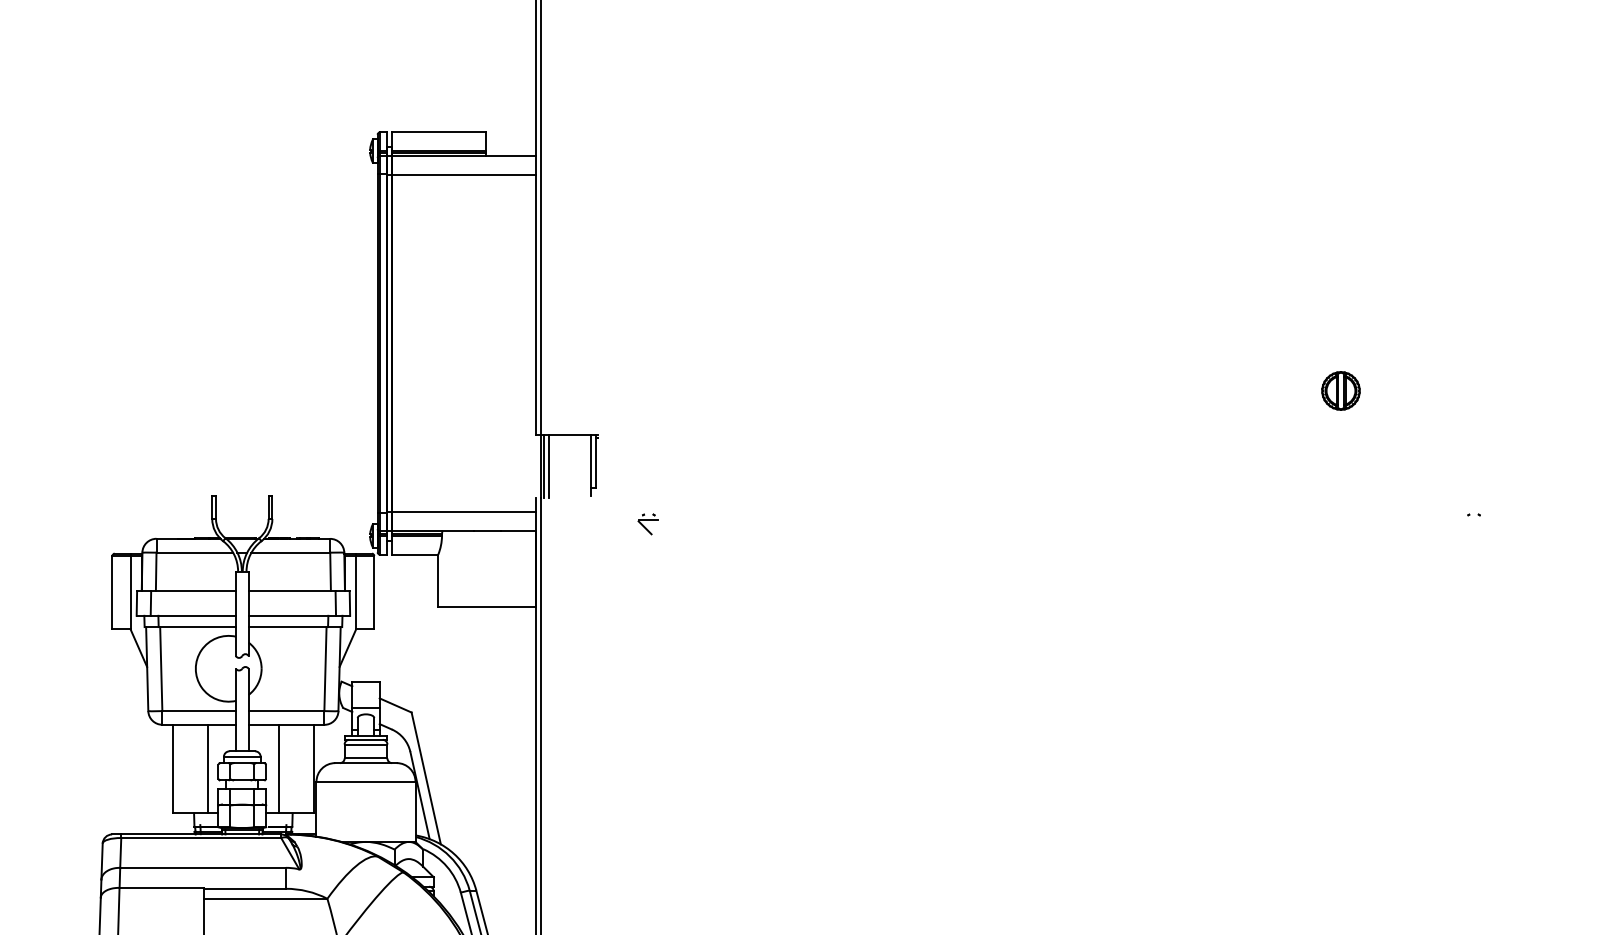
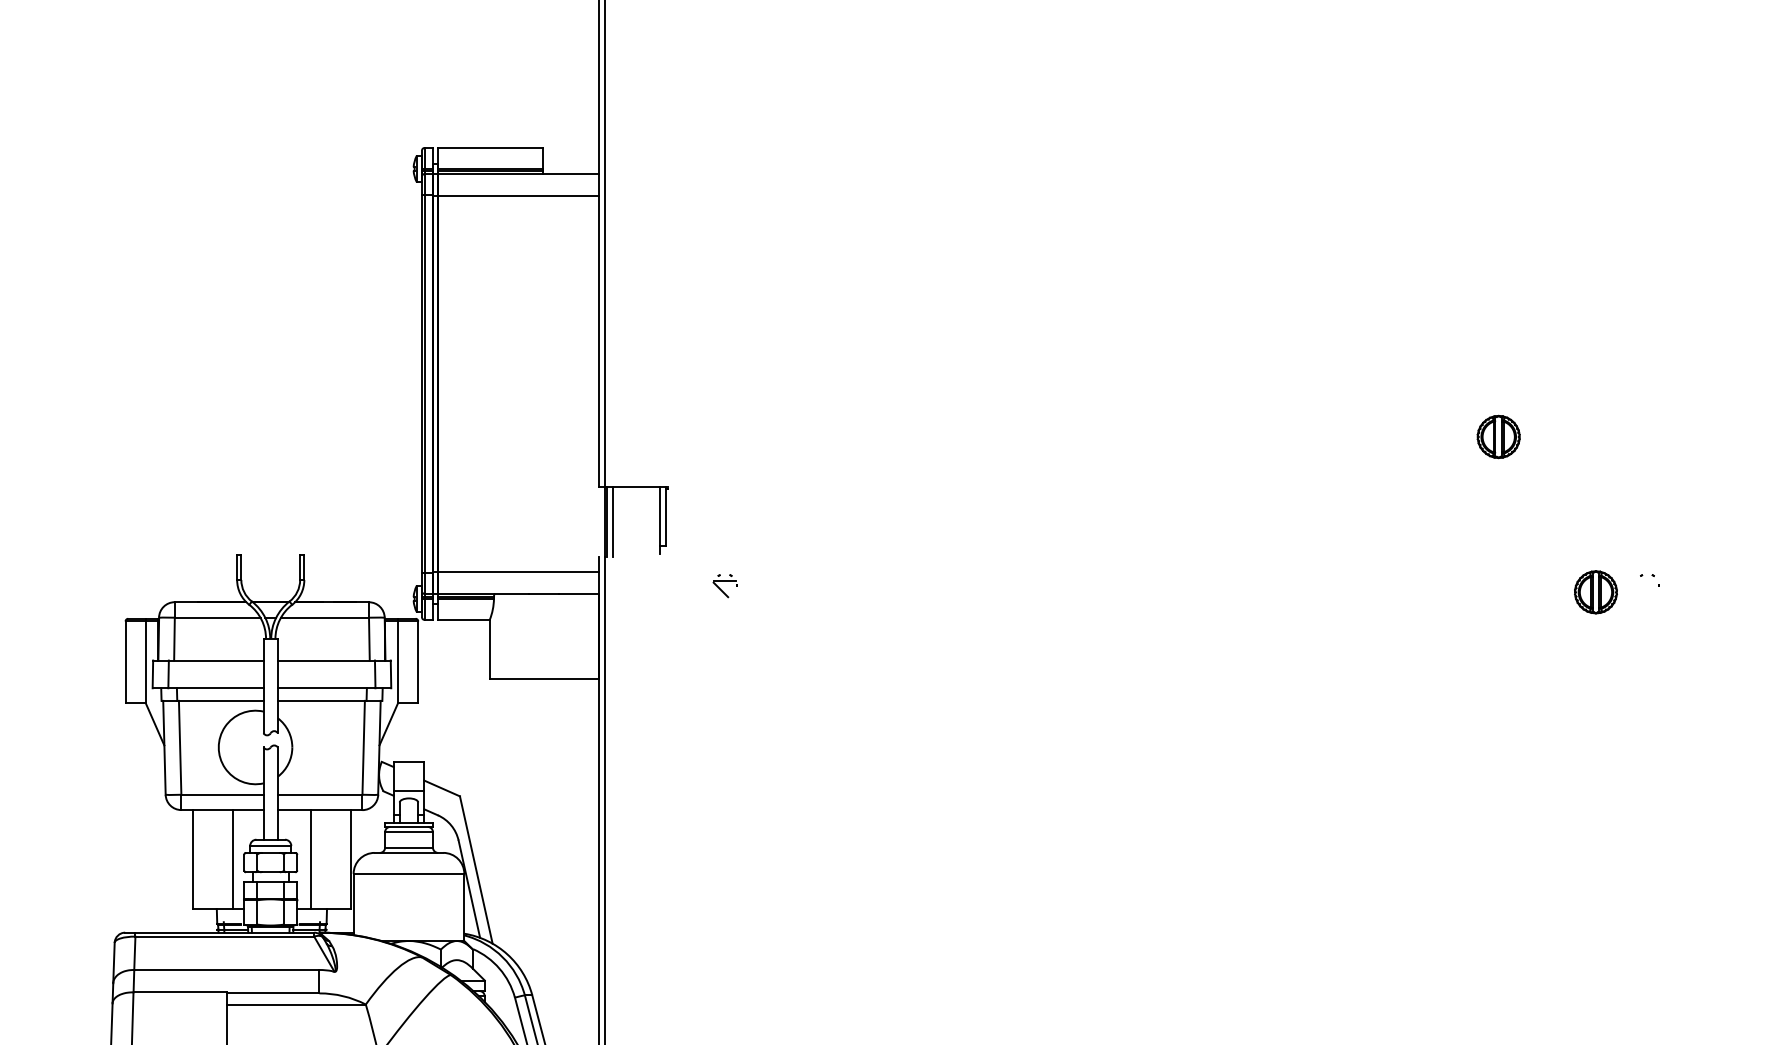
part: (1427, 529) -> (1595, 591), added

